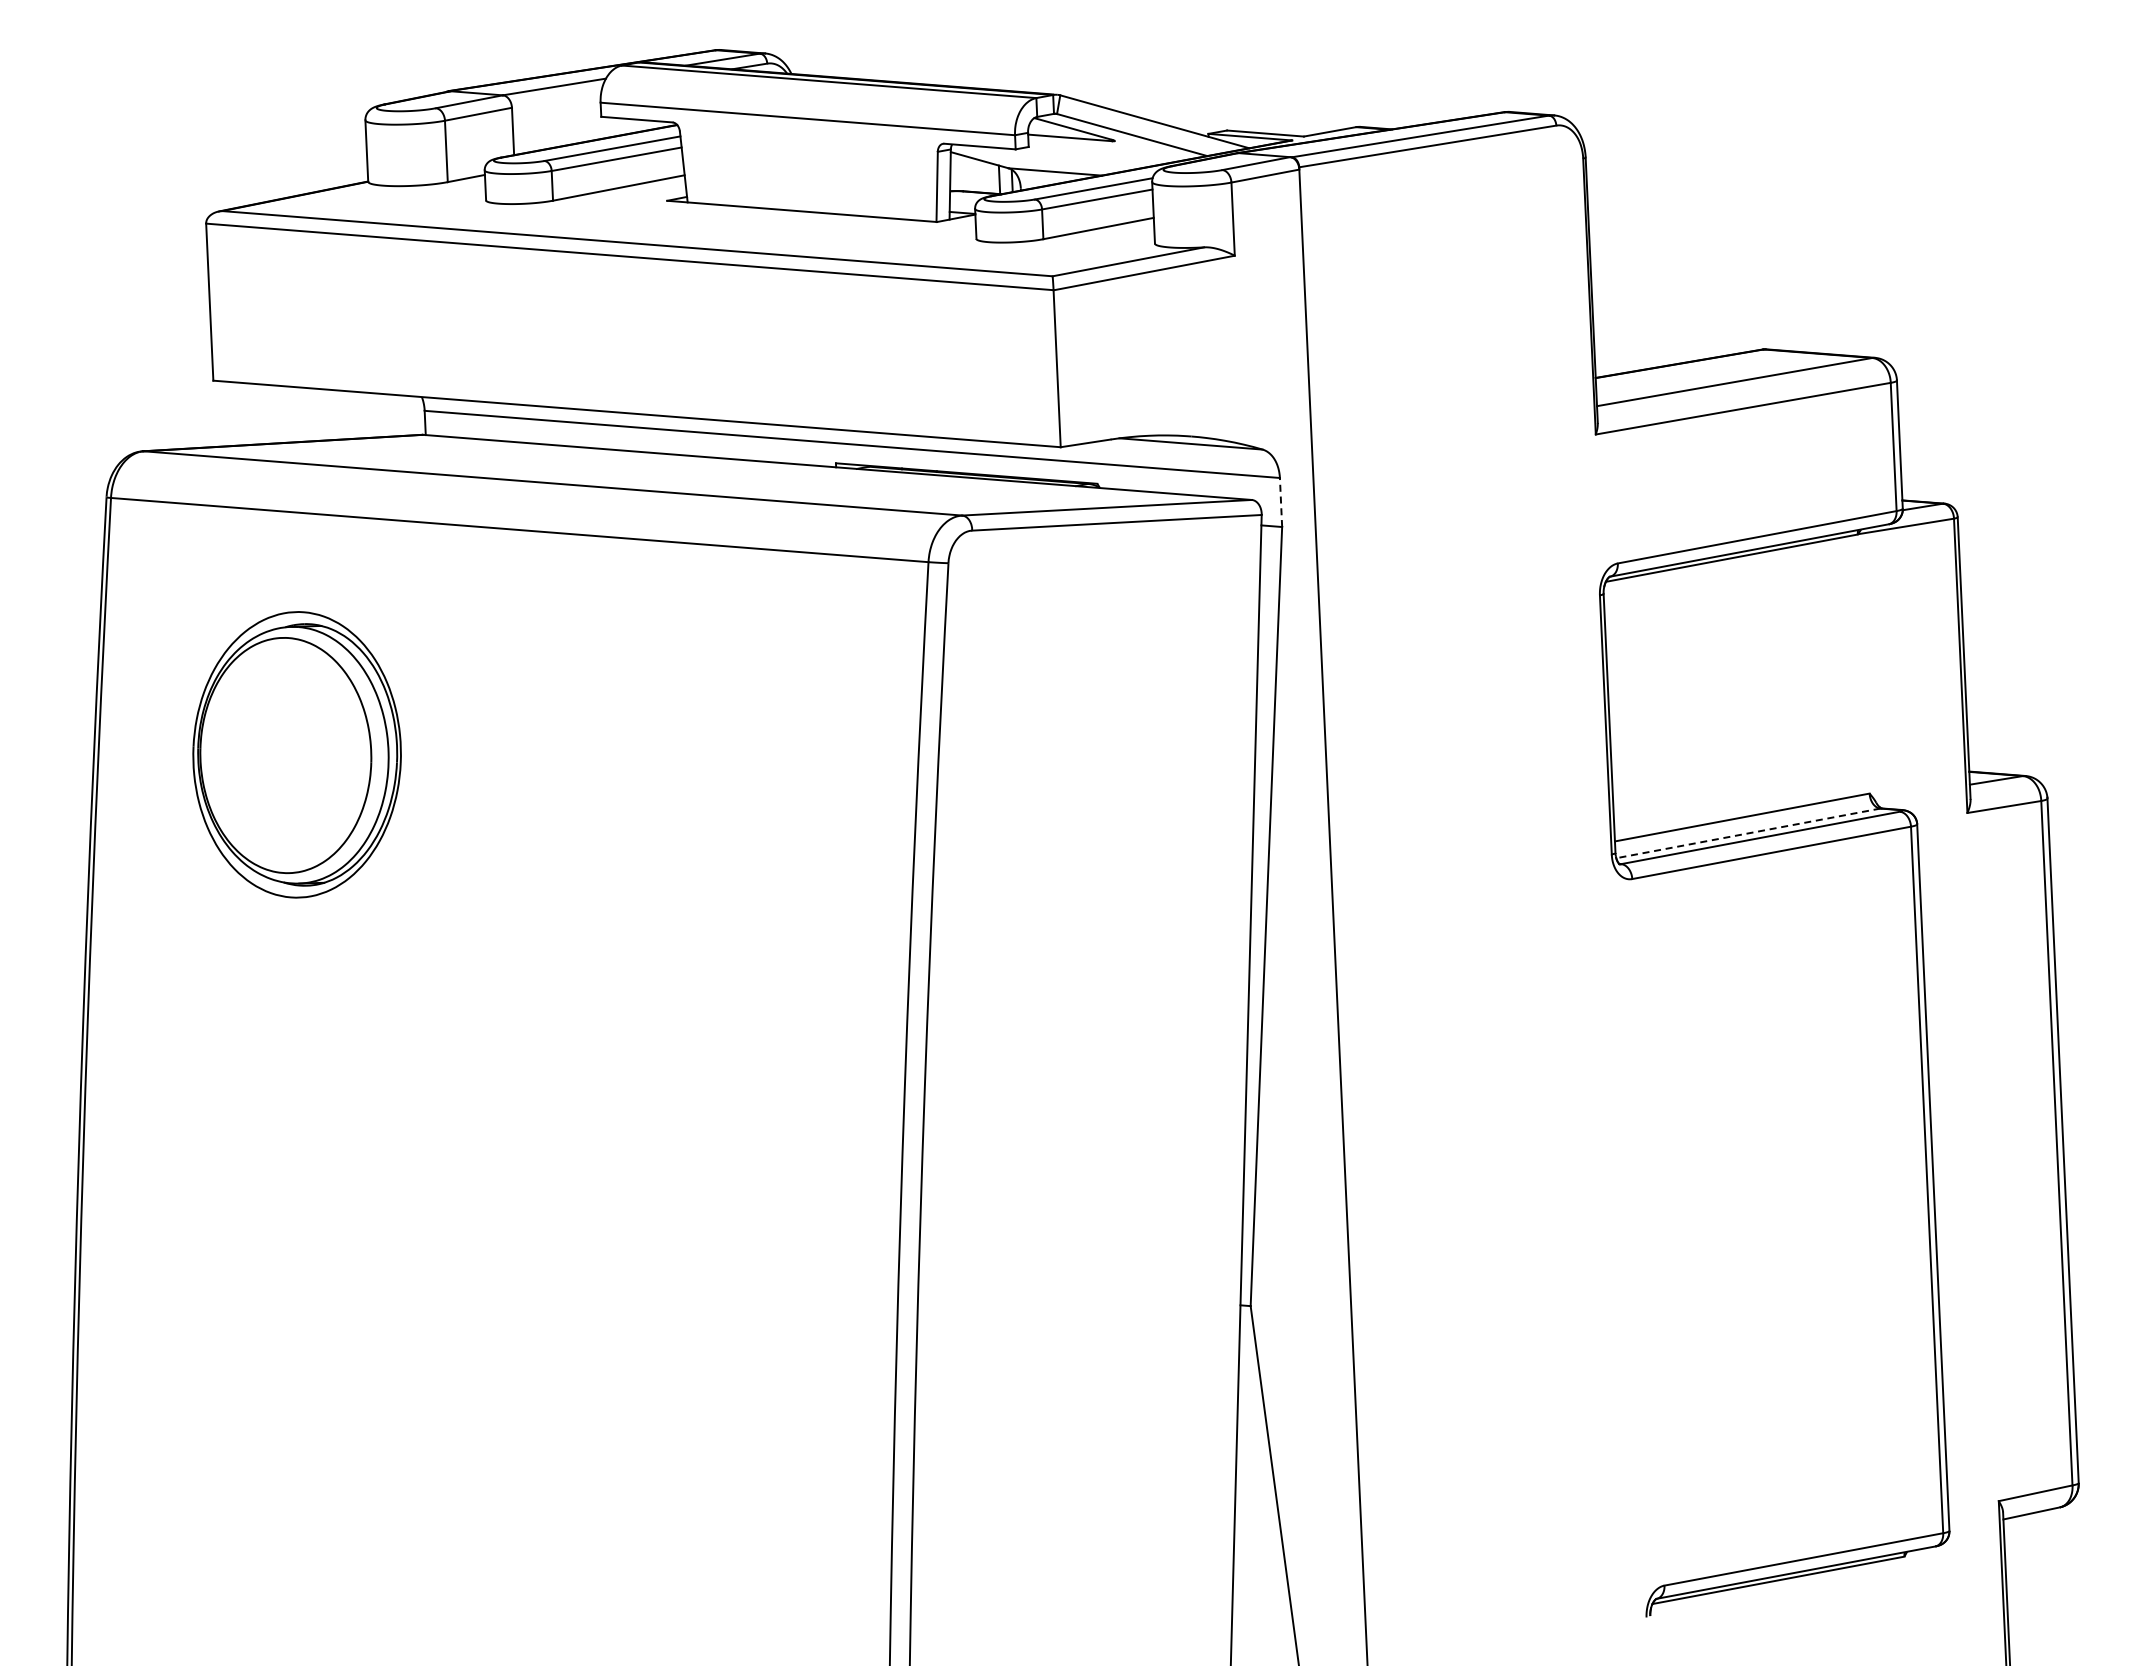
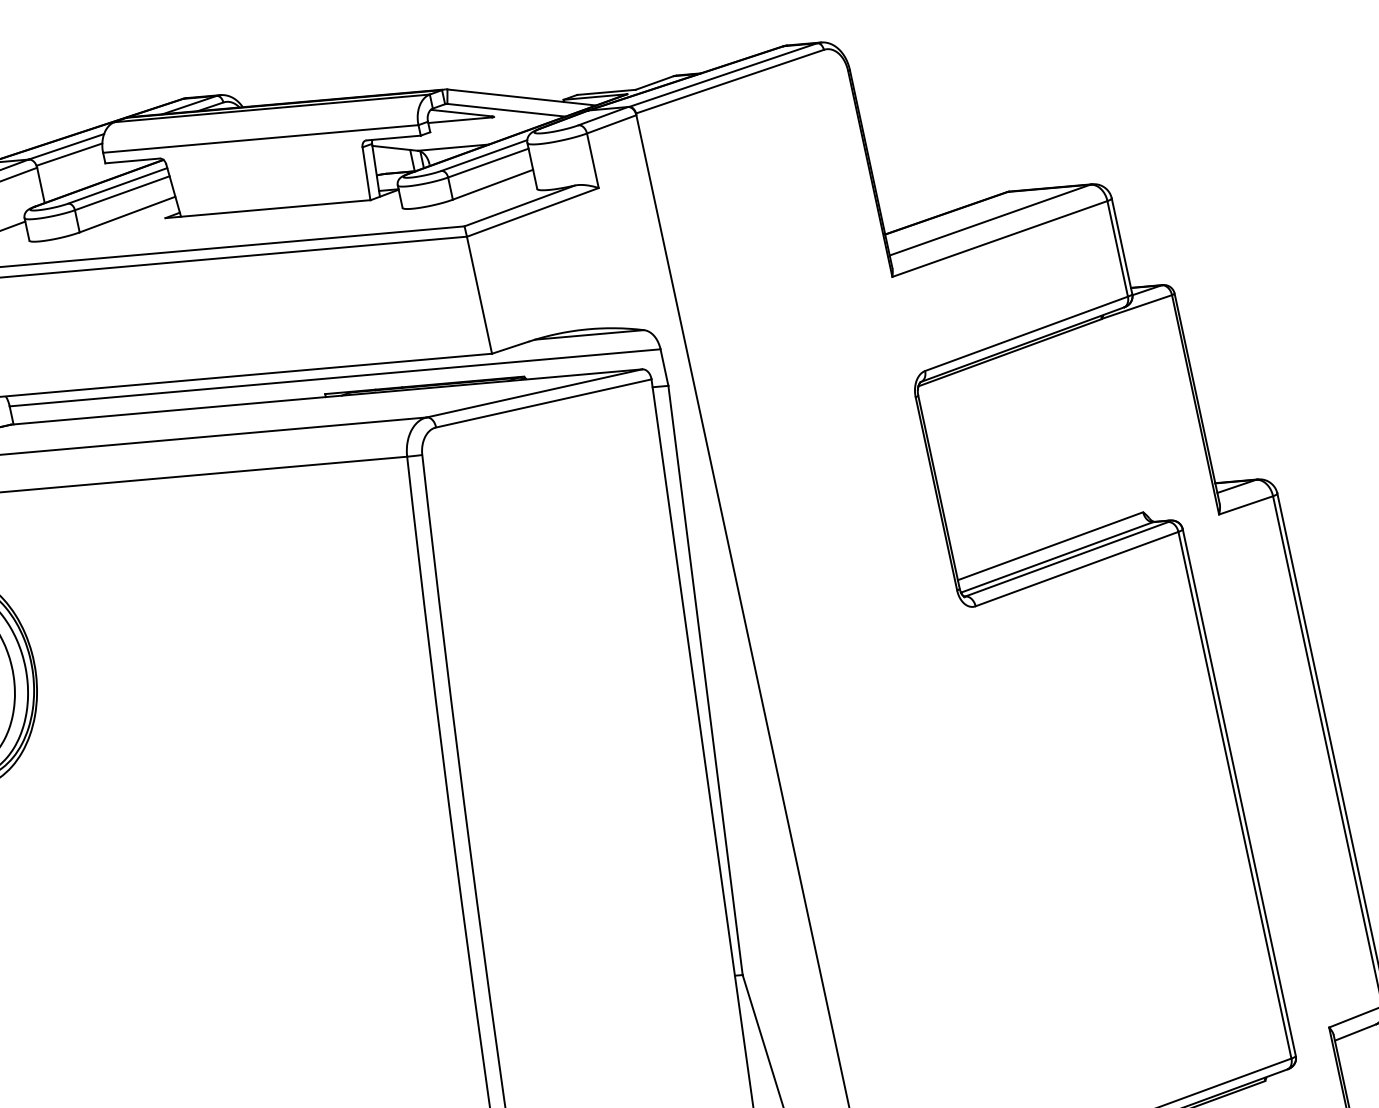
line: (556, 97) -> (69, 154), added
line: (1281, 502) -> (664, 367), dashed -> solid
line: (1747, 833) -> (1056, 557), dashed -> solid

